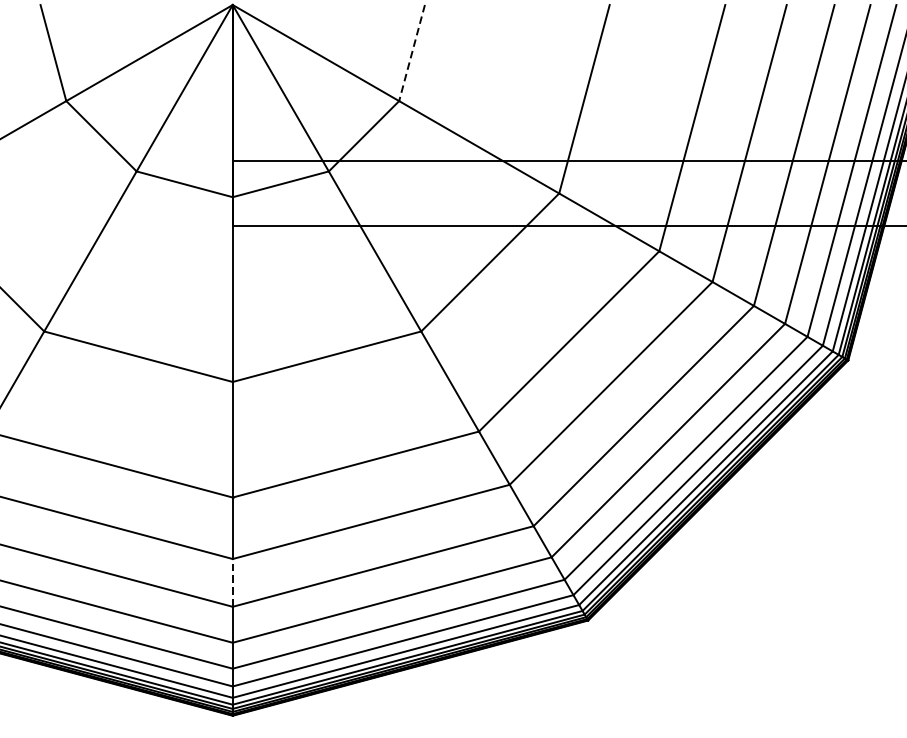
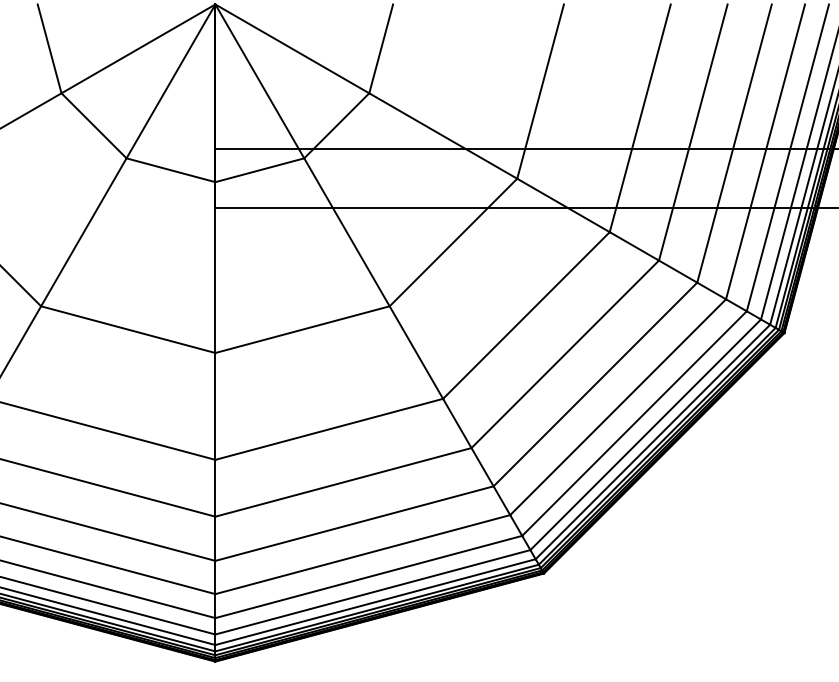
line: (412, 52) -> (381, 48), dashed -> solid
line: (232, 582) -> (215, 538), dashed -> solid

